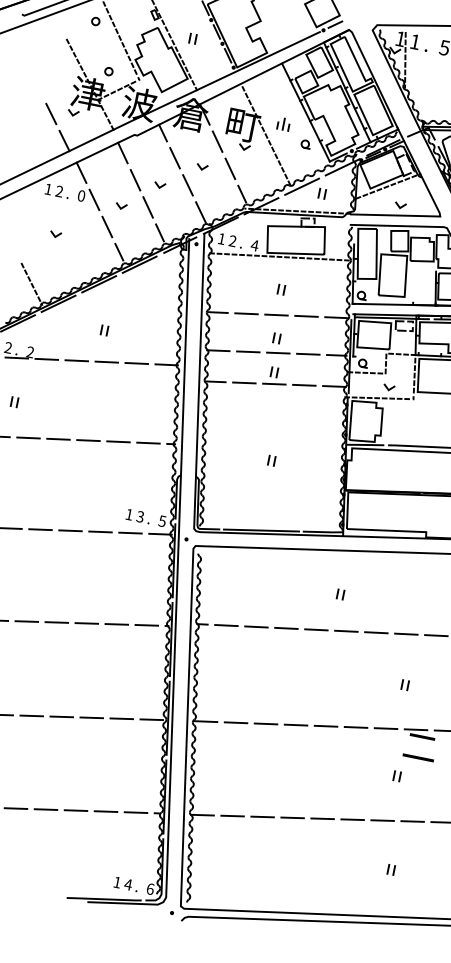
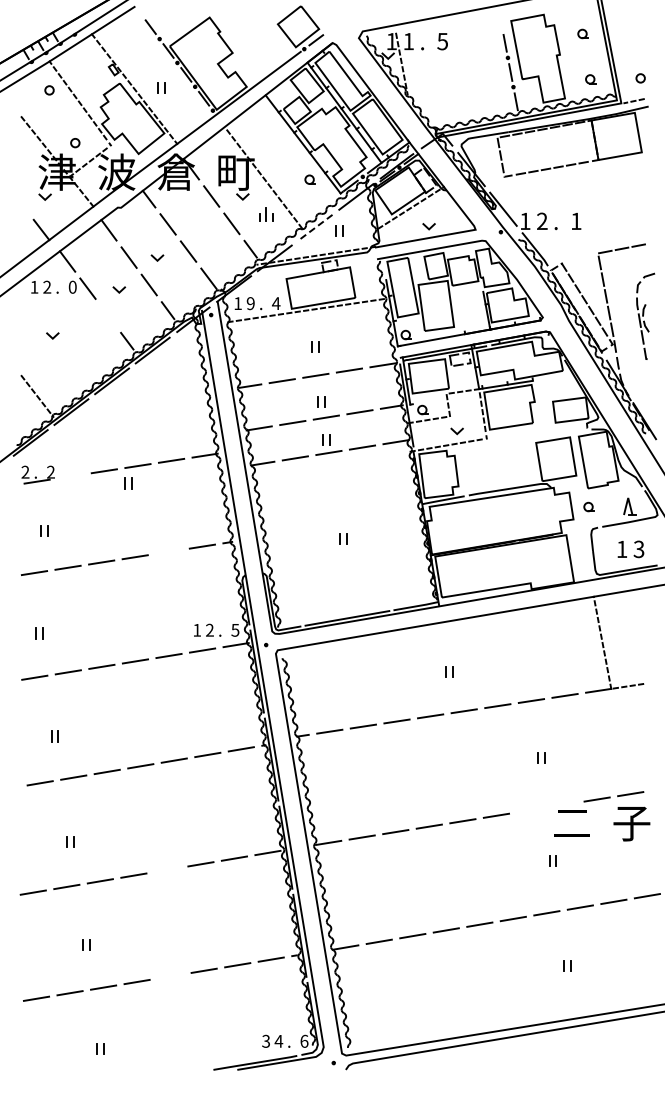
line: (51, 113) -> (20, 202), removed
part: (283, 124) -> (266, 214), moved
line: (201, 167) -> (199, 228), removed
line: (302, 186) -> (315, 227), solid -> dashed
line: (106, 226) -> (107, 315), removed
text: (232, 241) -> (250, 303), 2 -> 9
part: (104, 330) -> (128, 483), moved
line: (46, 359) -> (70, 476), removed
line: (118, 441) -> (168, 551), removed
text: (139, 516) -> (209, 630), 3 -> 2
line: (61, 716) -> (166, 869), removed
line: (385, 728) -> (529, 810), removed
line: (416, 729) -> (563, 804), removed
line: (45, 809) -> (170, 976), removed
text: (116, 881) -> (265, 1040), 1 -> 3

